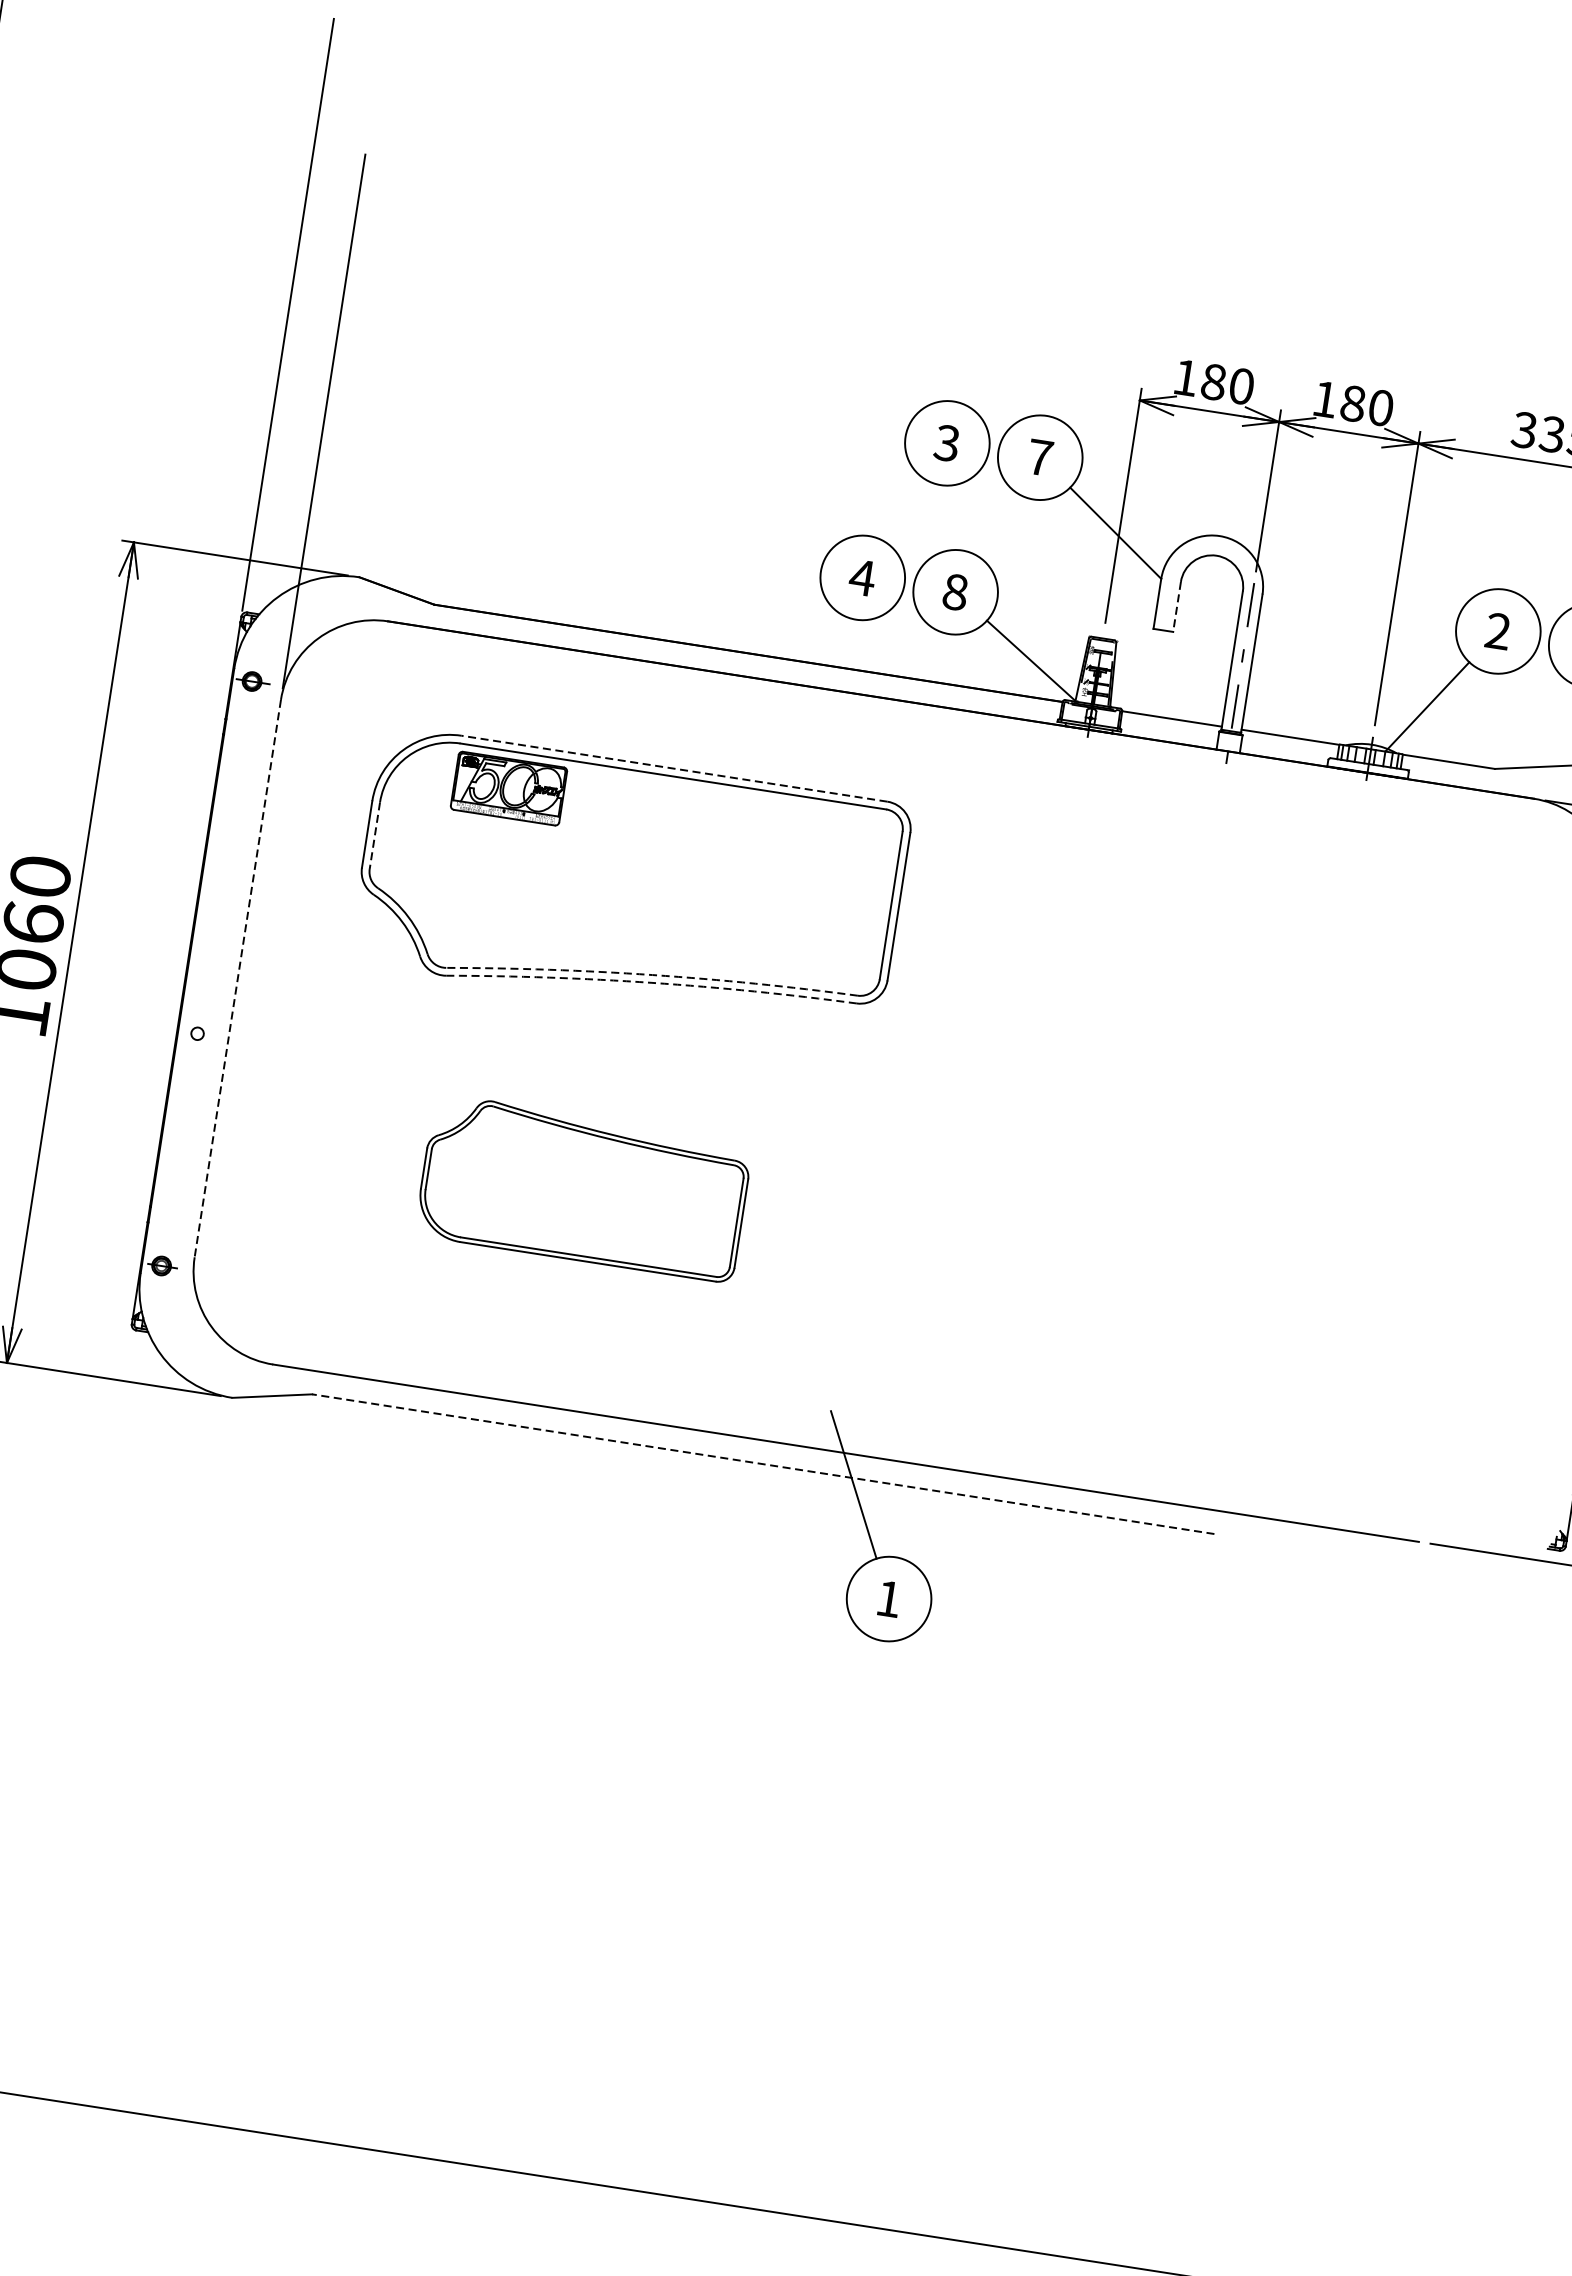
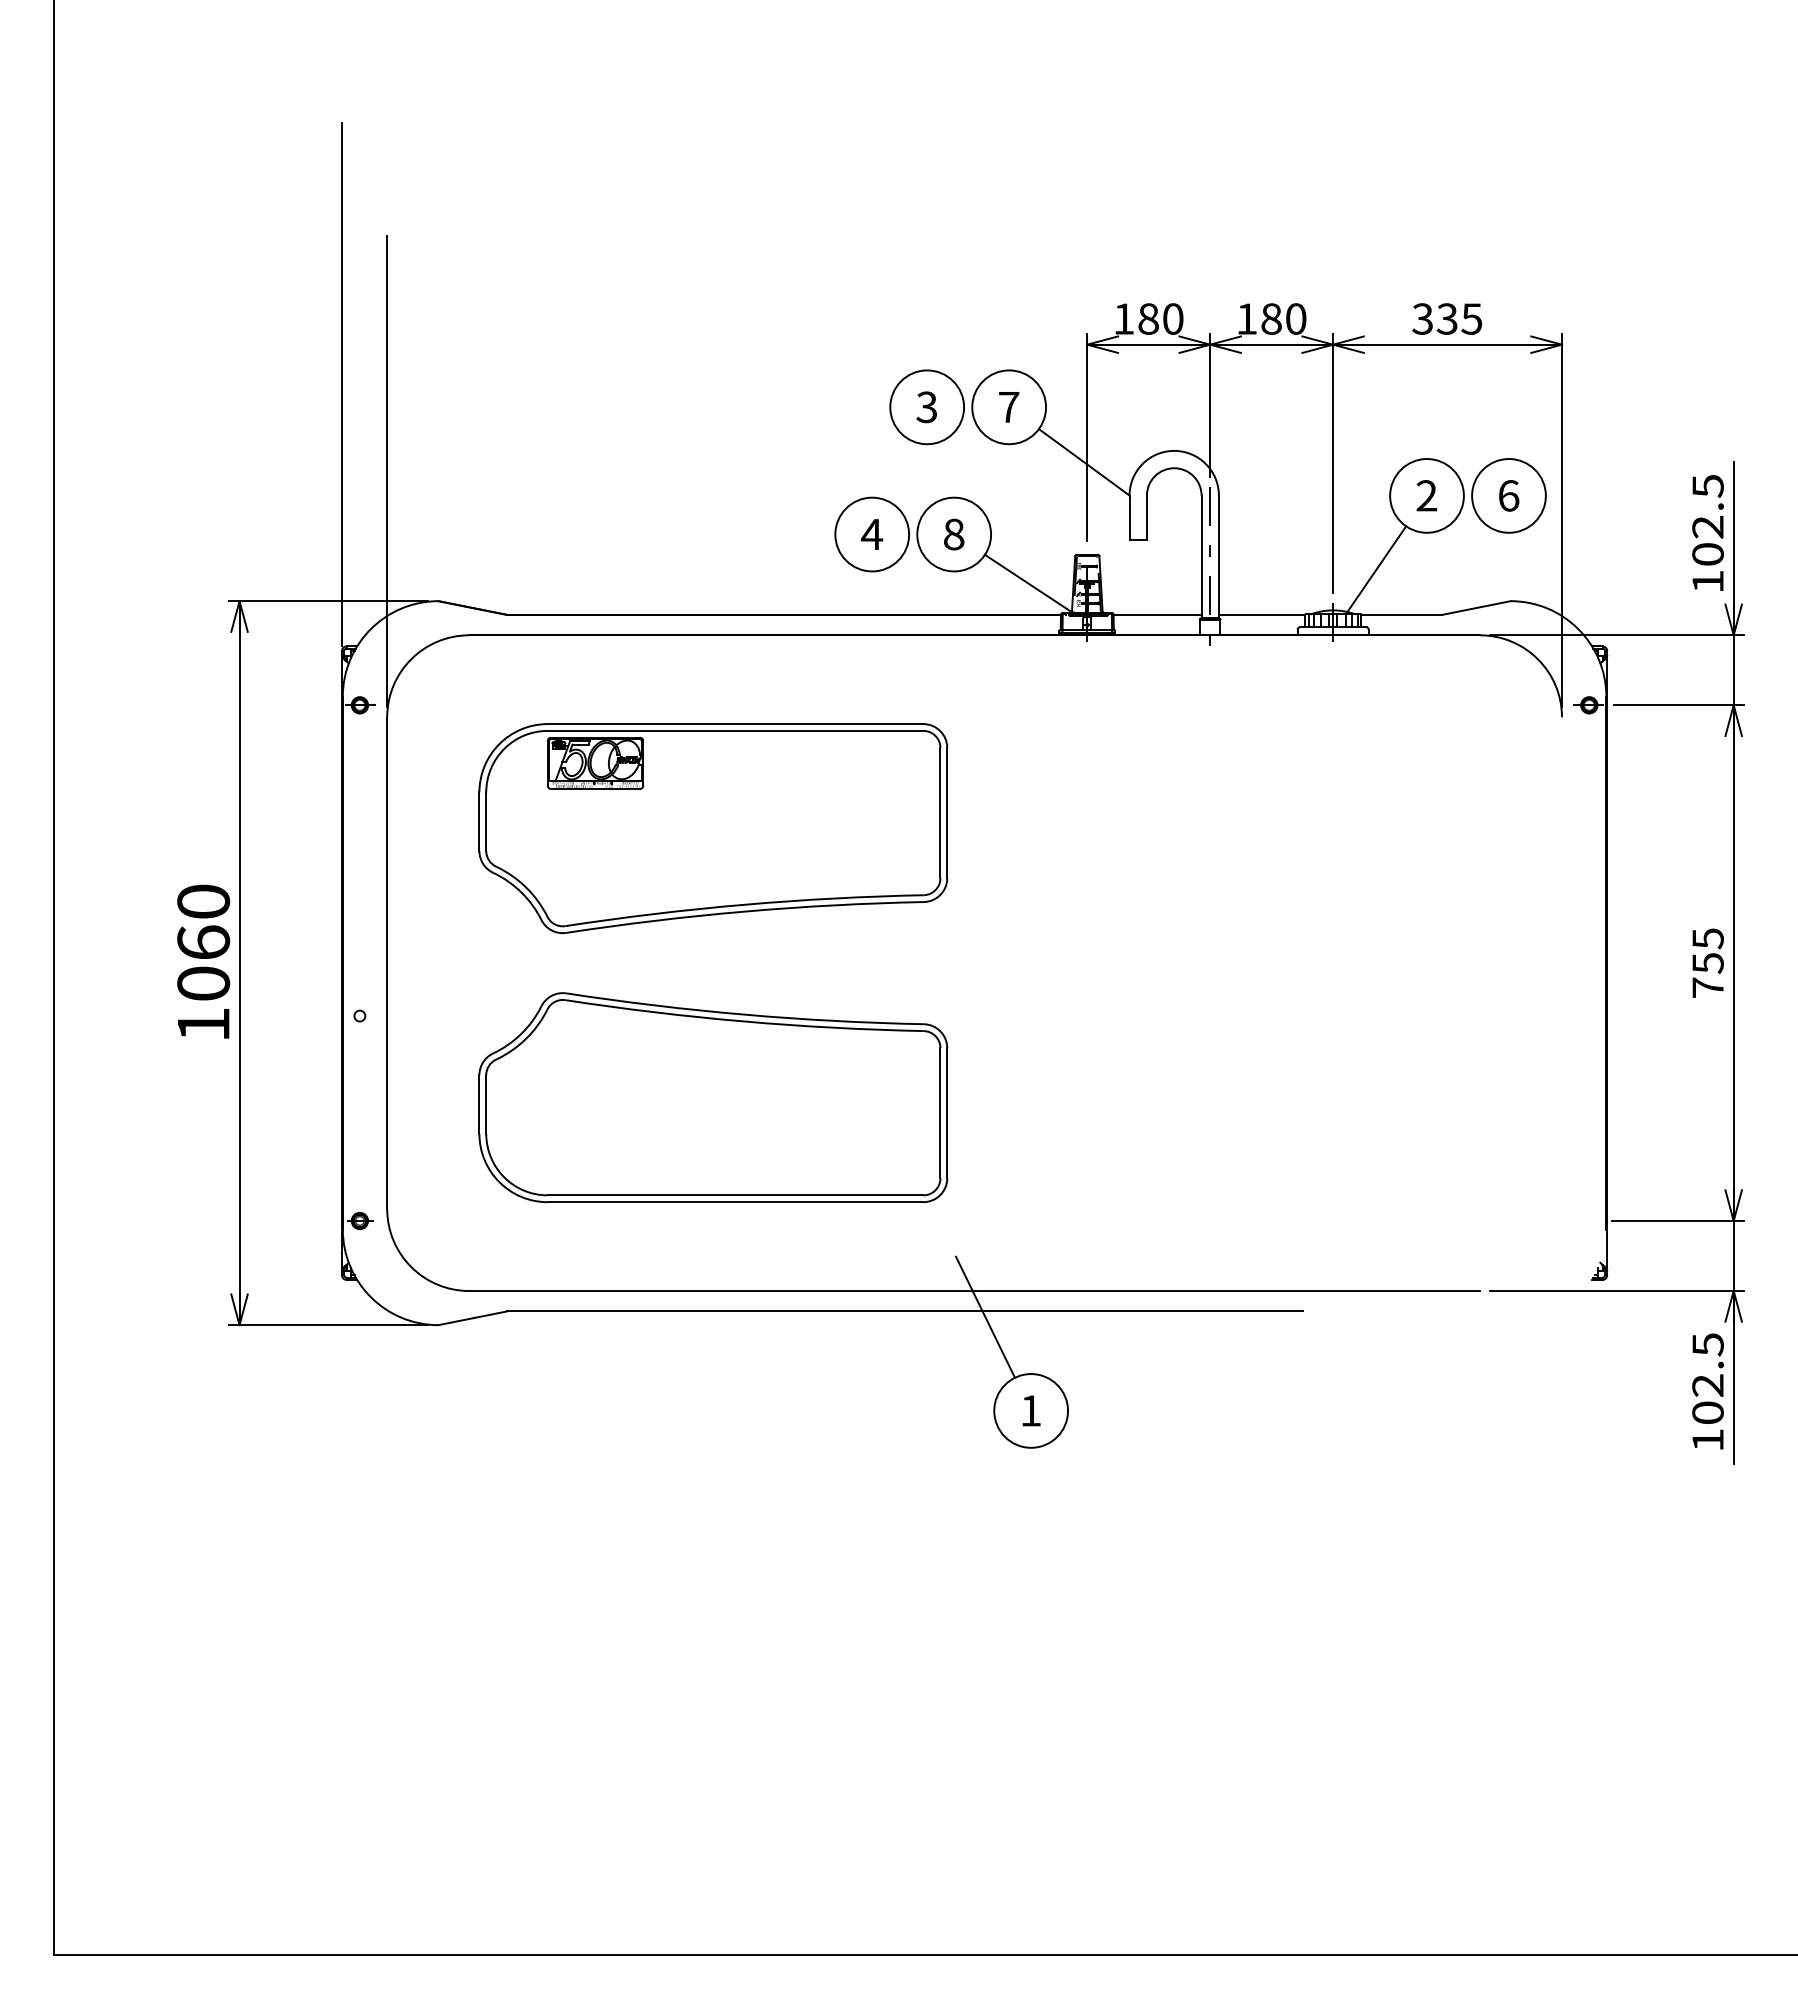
line: (1176, 607) -> (1146, 518), dashed -> solid
line: (674, 769) -> (735, 724), dashed -> solid
line: (375, 836) -> (486, 822), dashed -> solid
arc: (653, 974) -> (744, 904), dashed -> solid
line: (238, 979) -> (387, 963), dashed -> solid
arc: (651, 982) -> (744, 911), dashed -> solid
part: (584, 1188) -> (713, 1097), size x1.67
line: (763, 1464) -> (904, 1311), dashed -> solid

